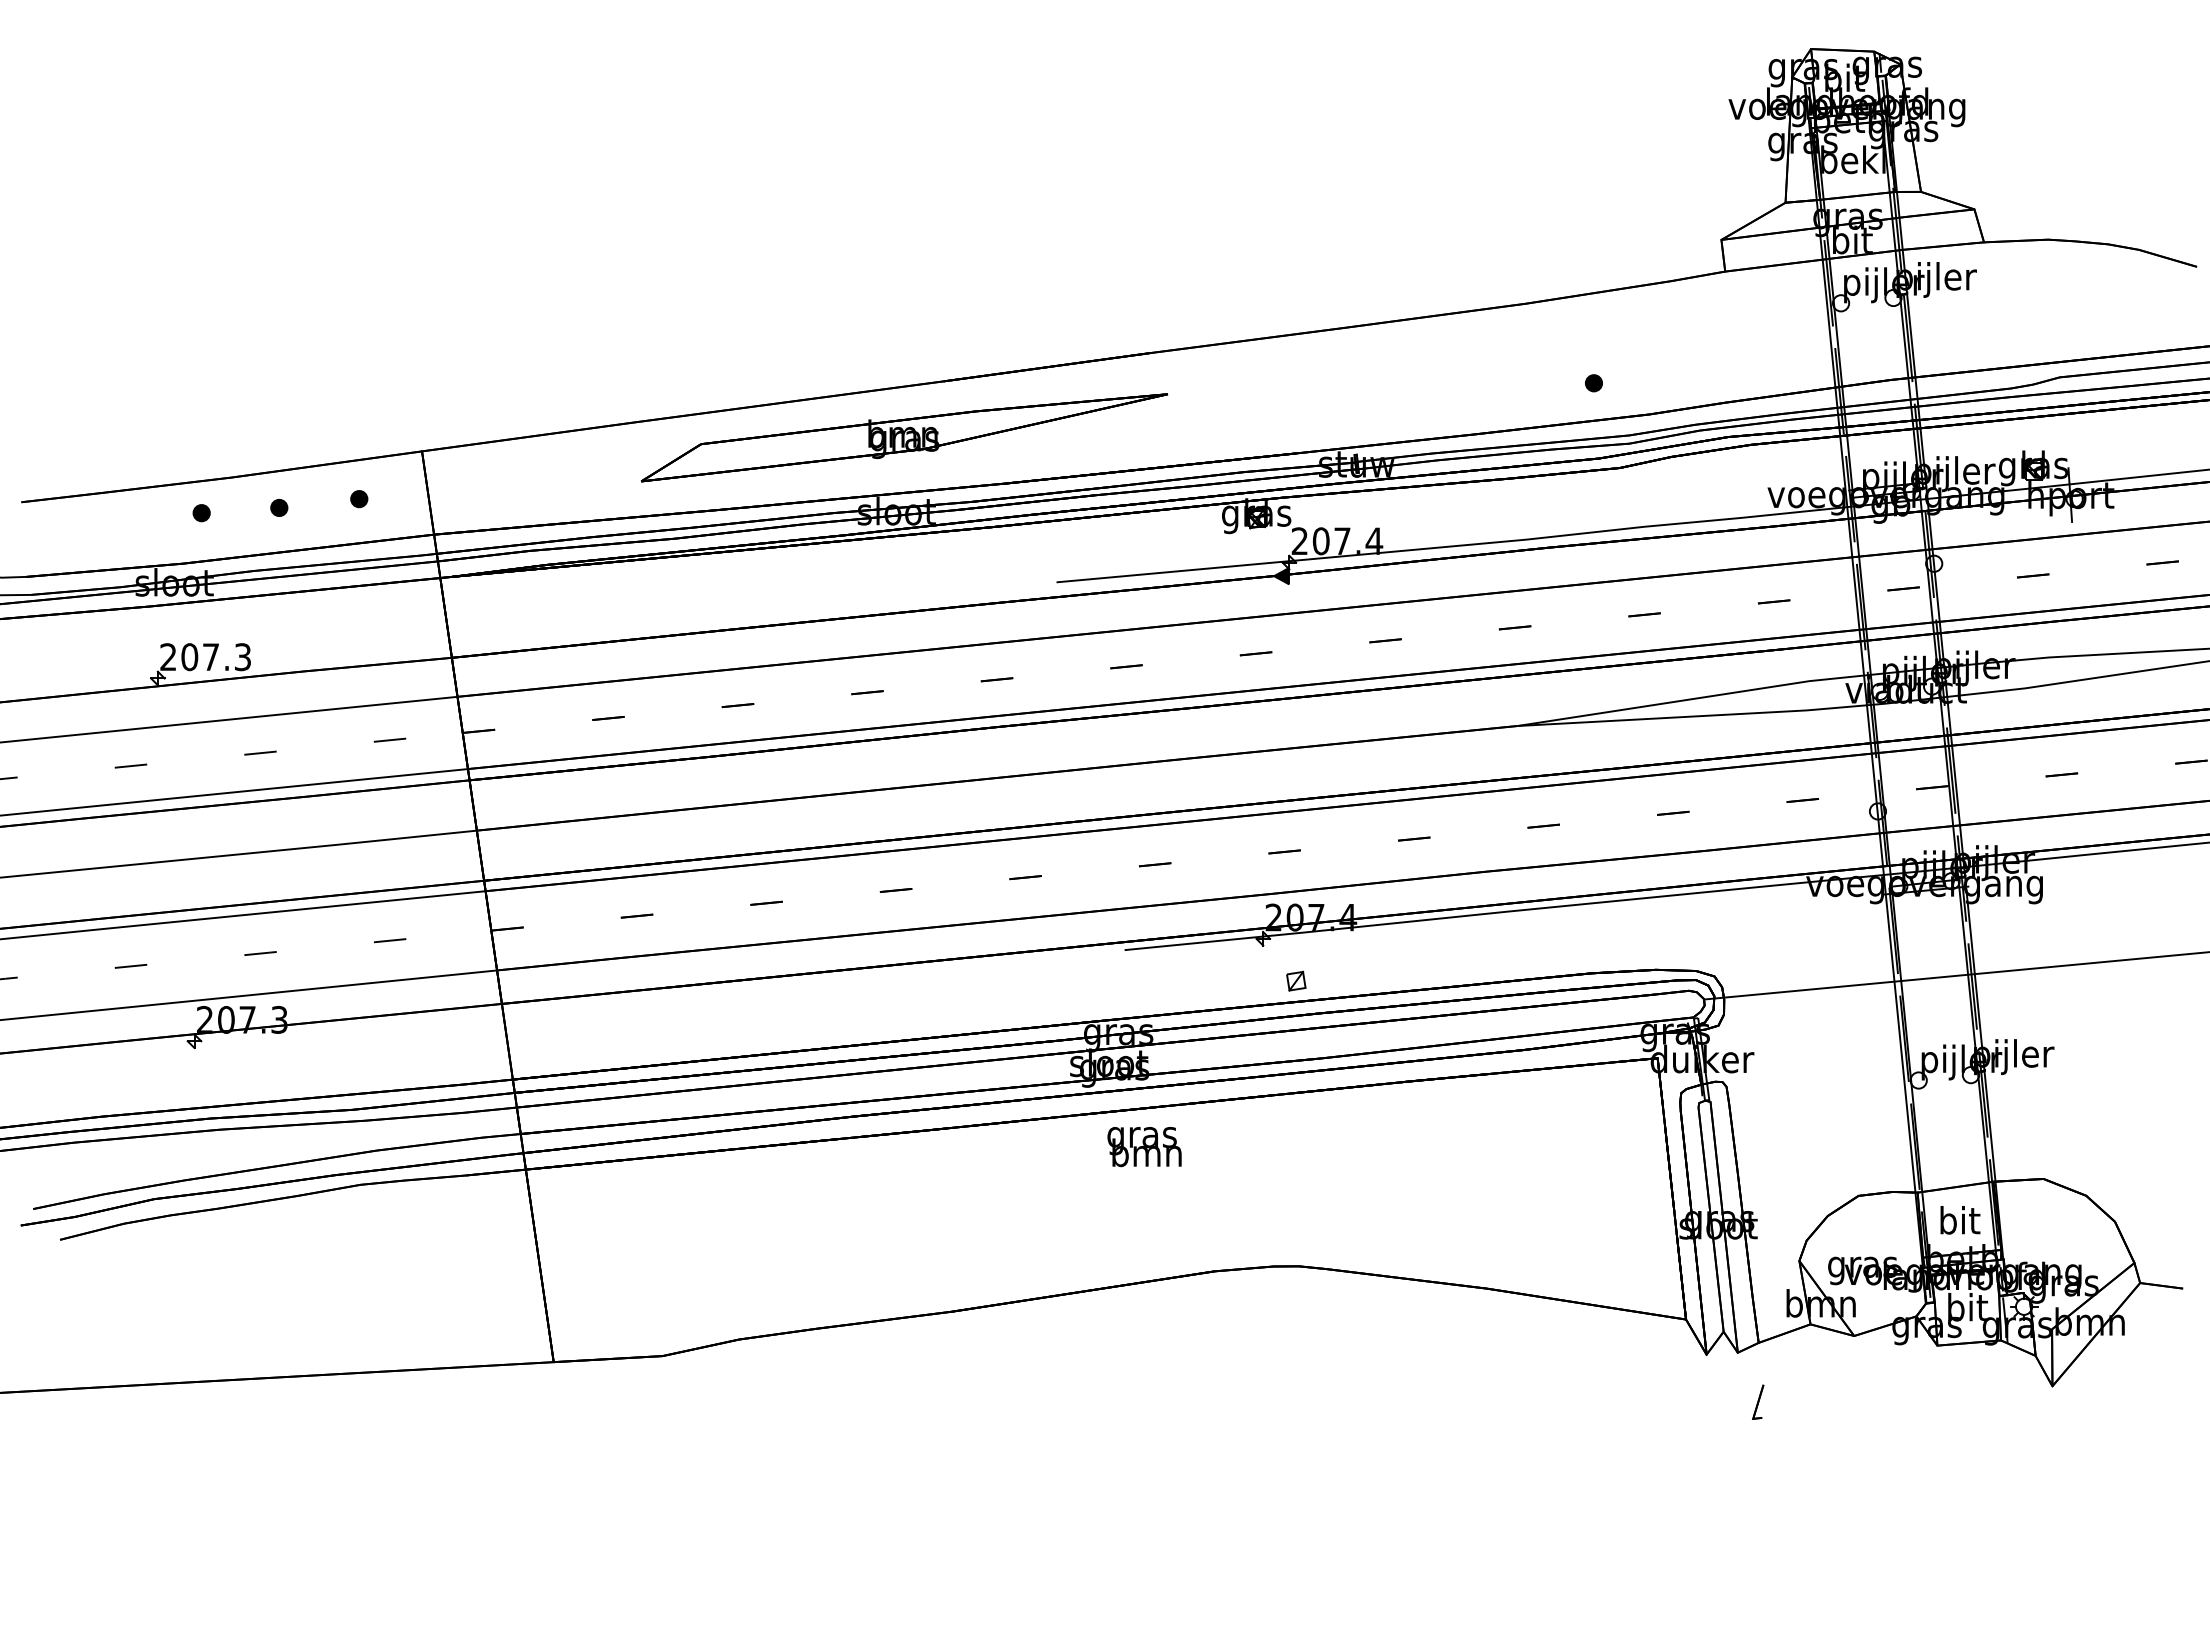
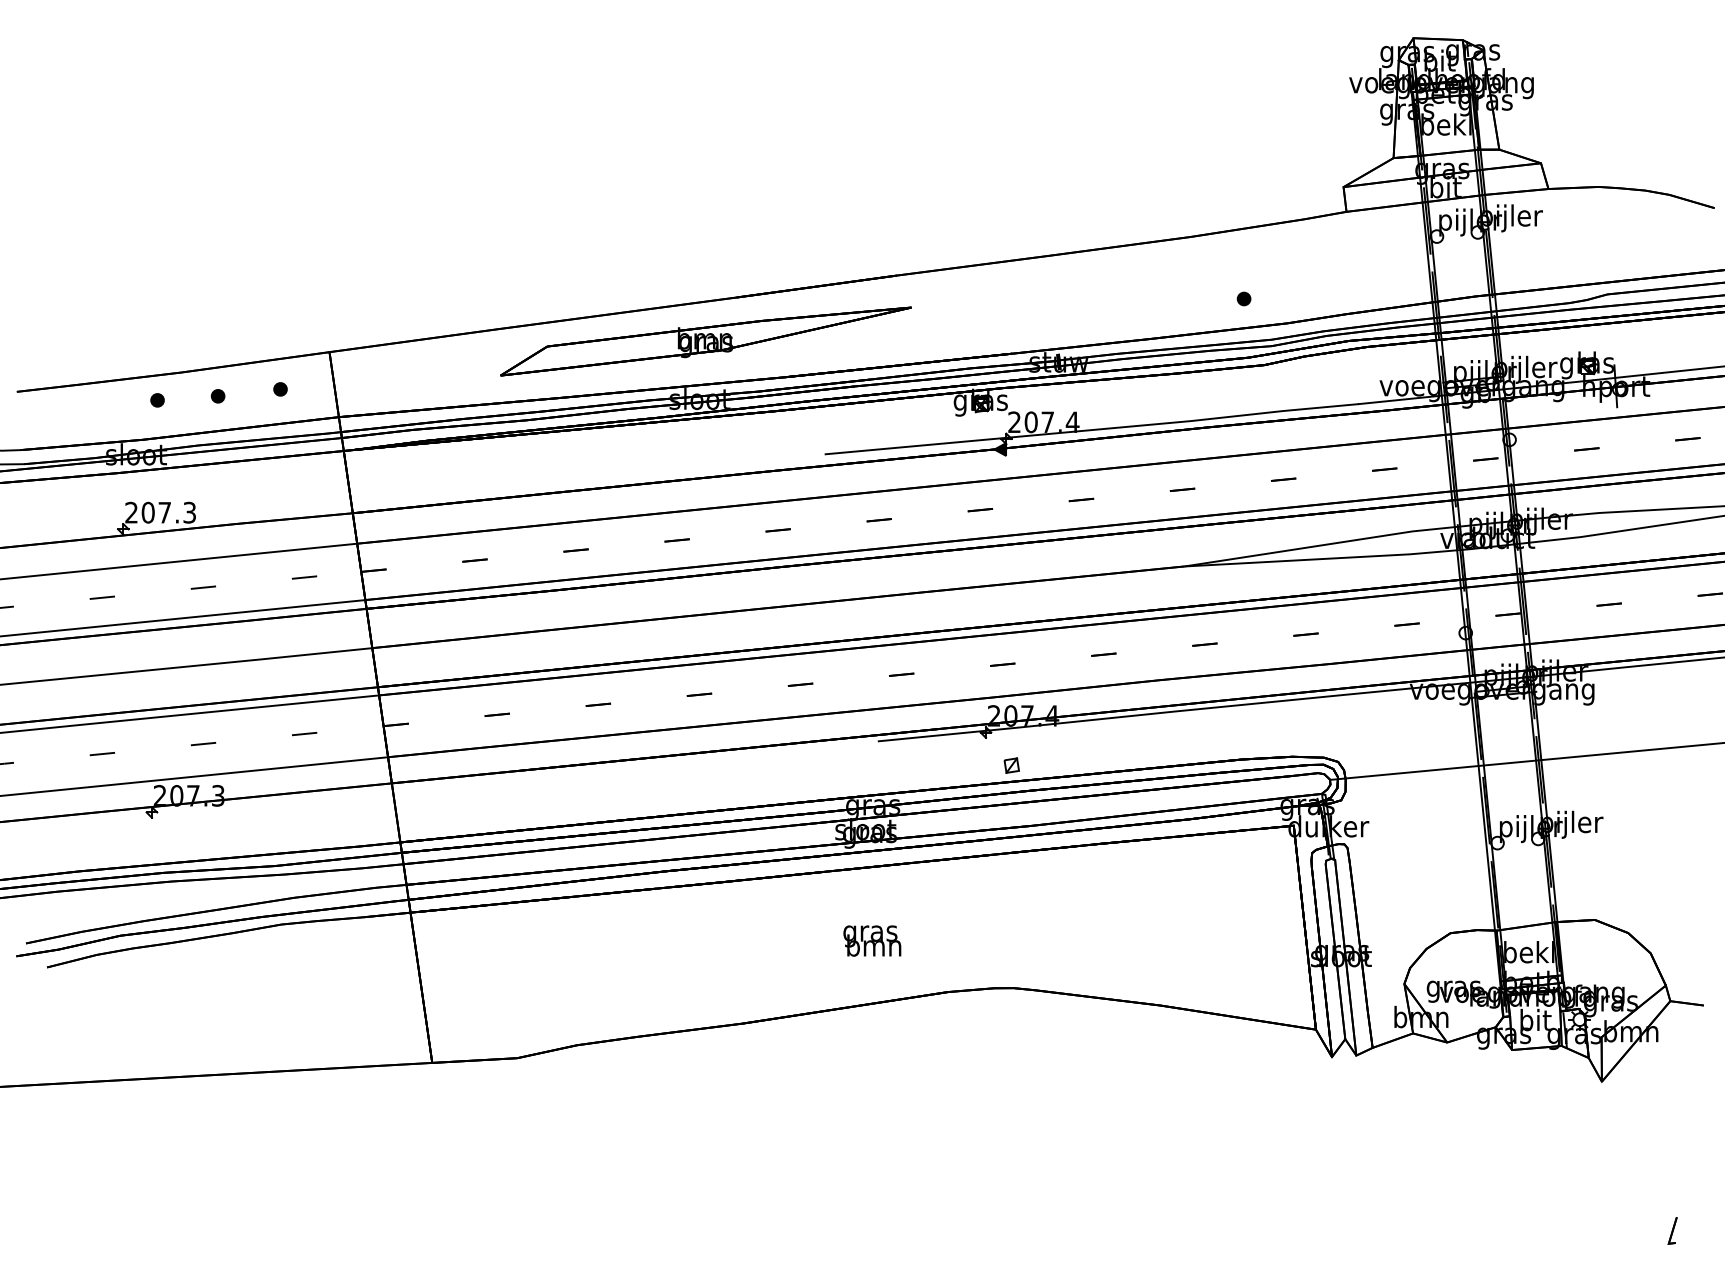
text: (1144, 1147) -> (872, 941), moved
text: (1959, 1220) -> (1529, 952), bit -> bekl
part: (1758, 1401) -> (1672, 1230), moved

